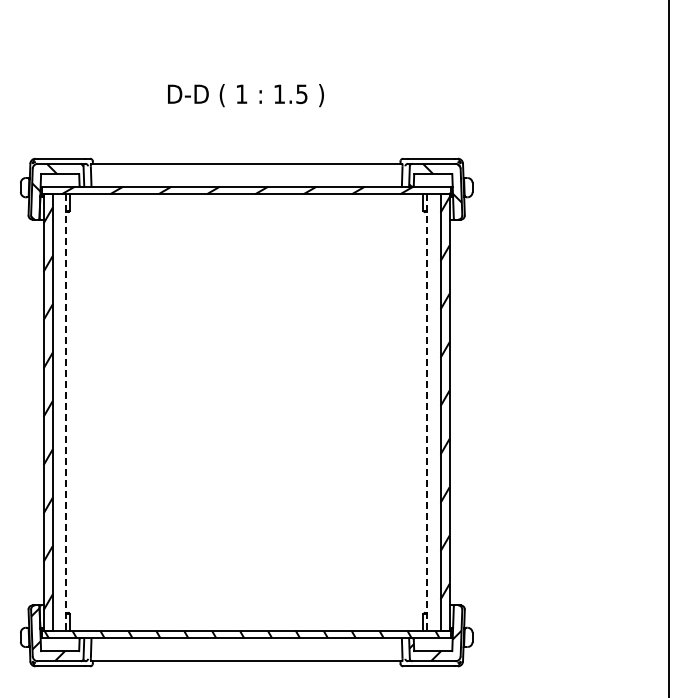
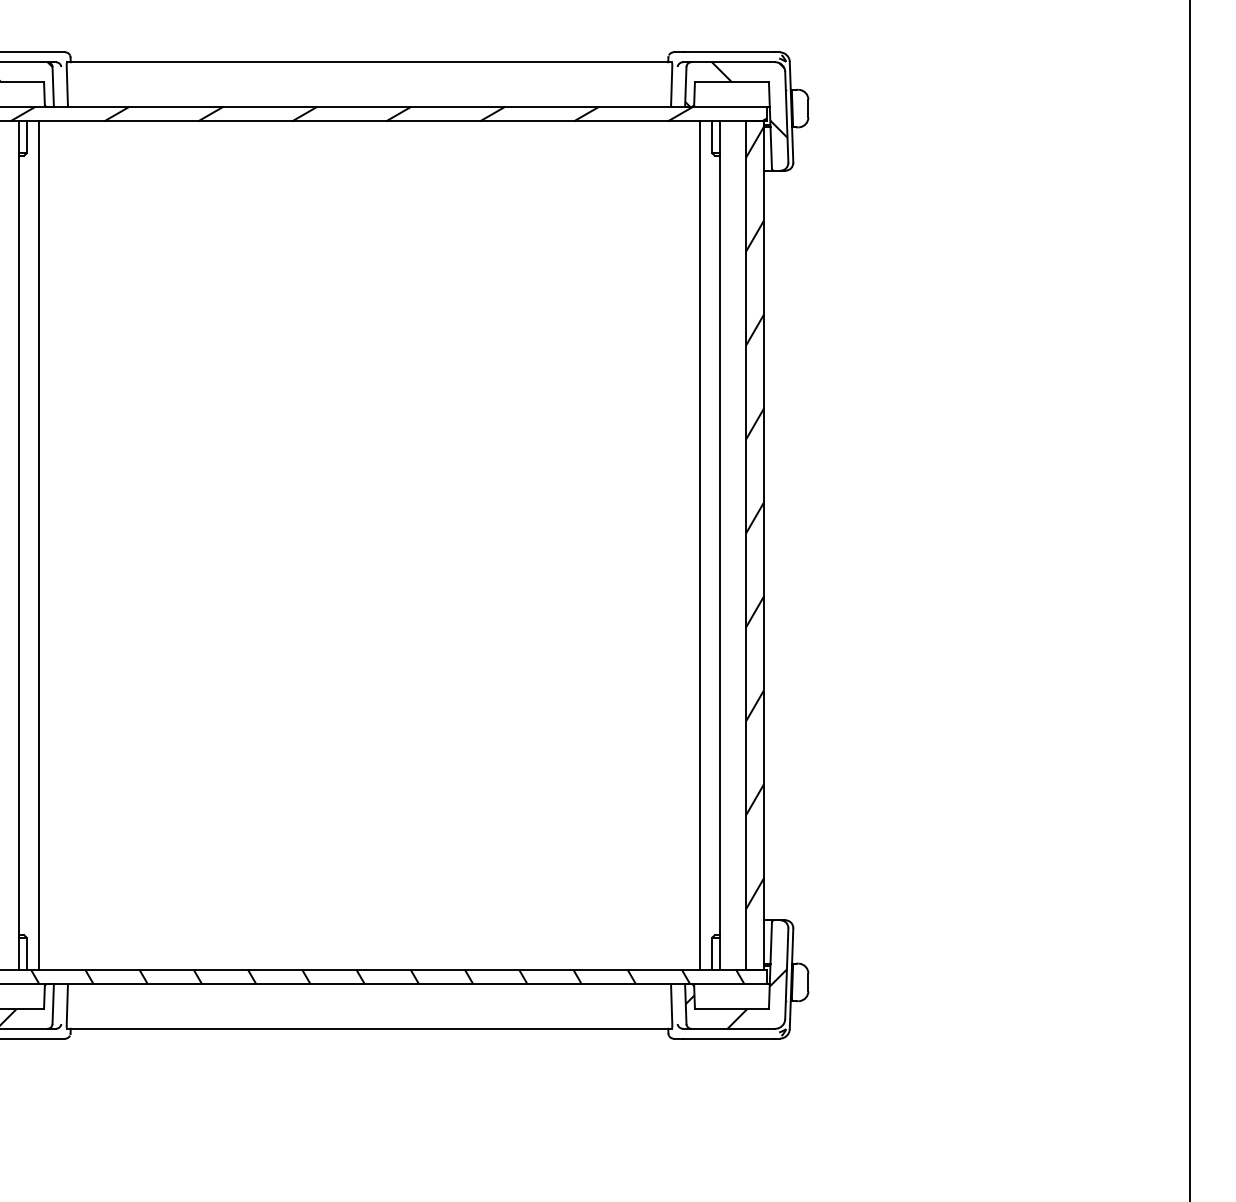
line: (76, 412) -> (38, 545), added
line: (416, 412) -> (699, 545), added
line: (66, 413) -> (19, 547), dashed -> solid
line: (427, 413) -> (720, 547), dashed -> solid

